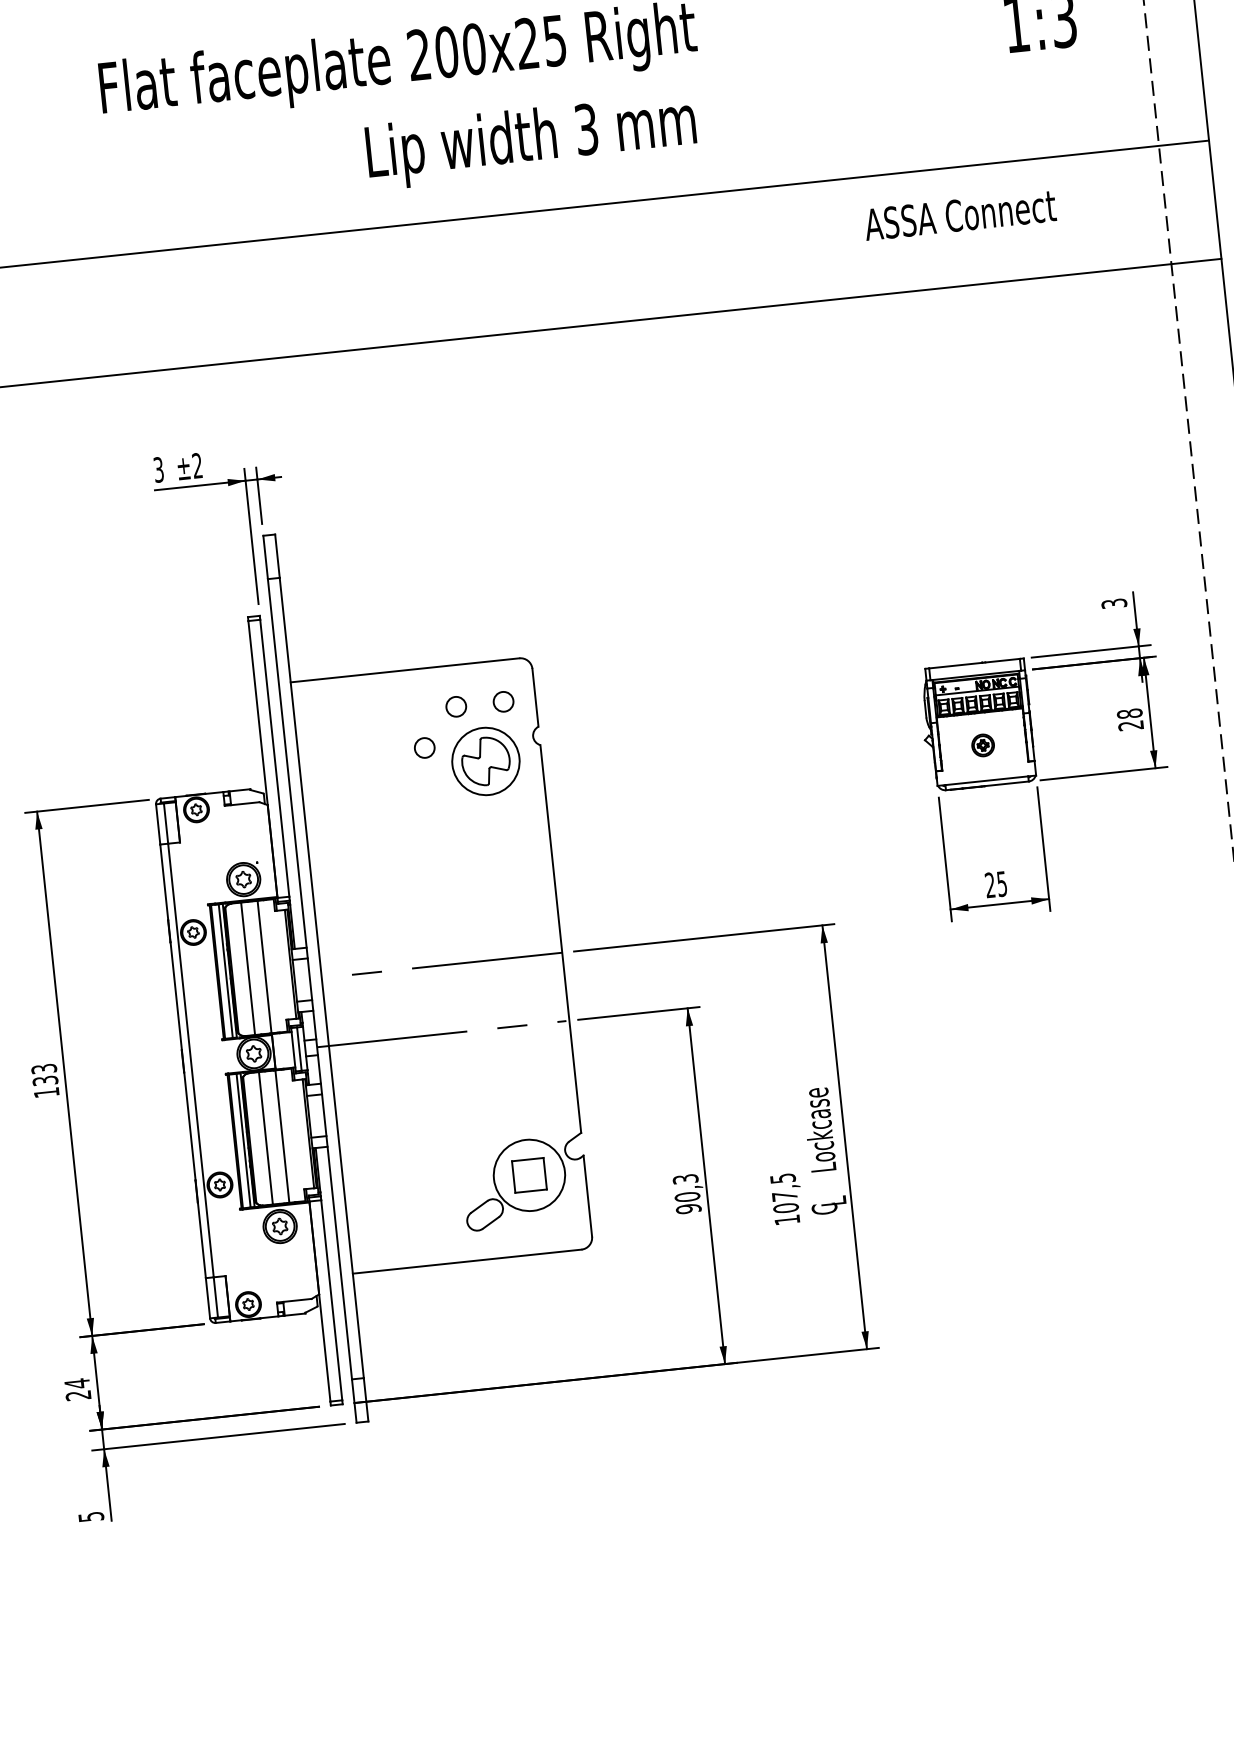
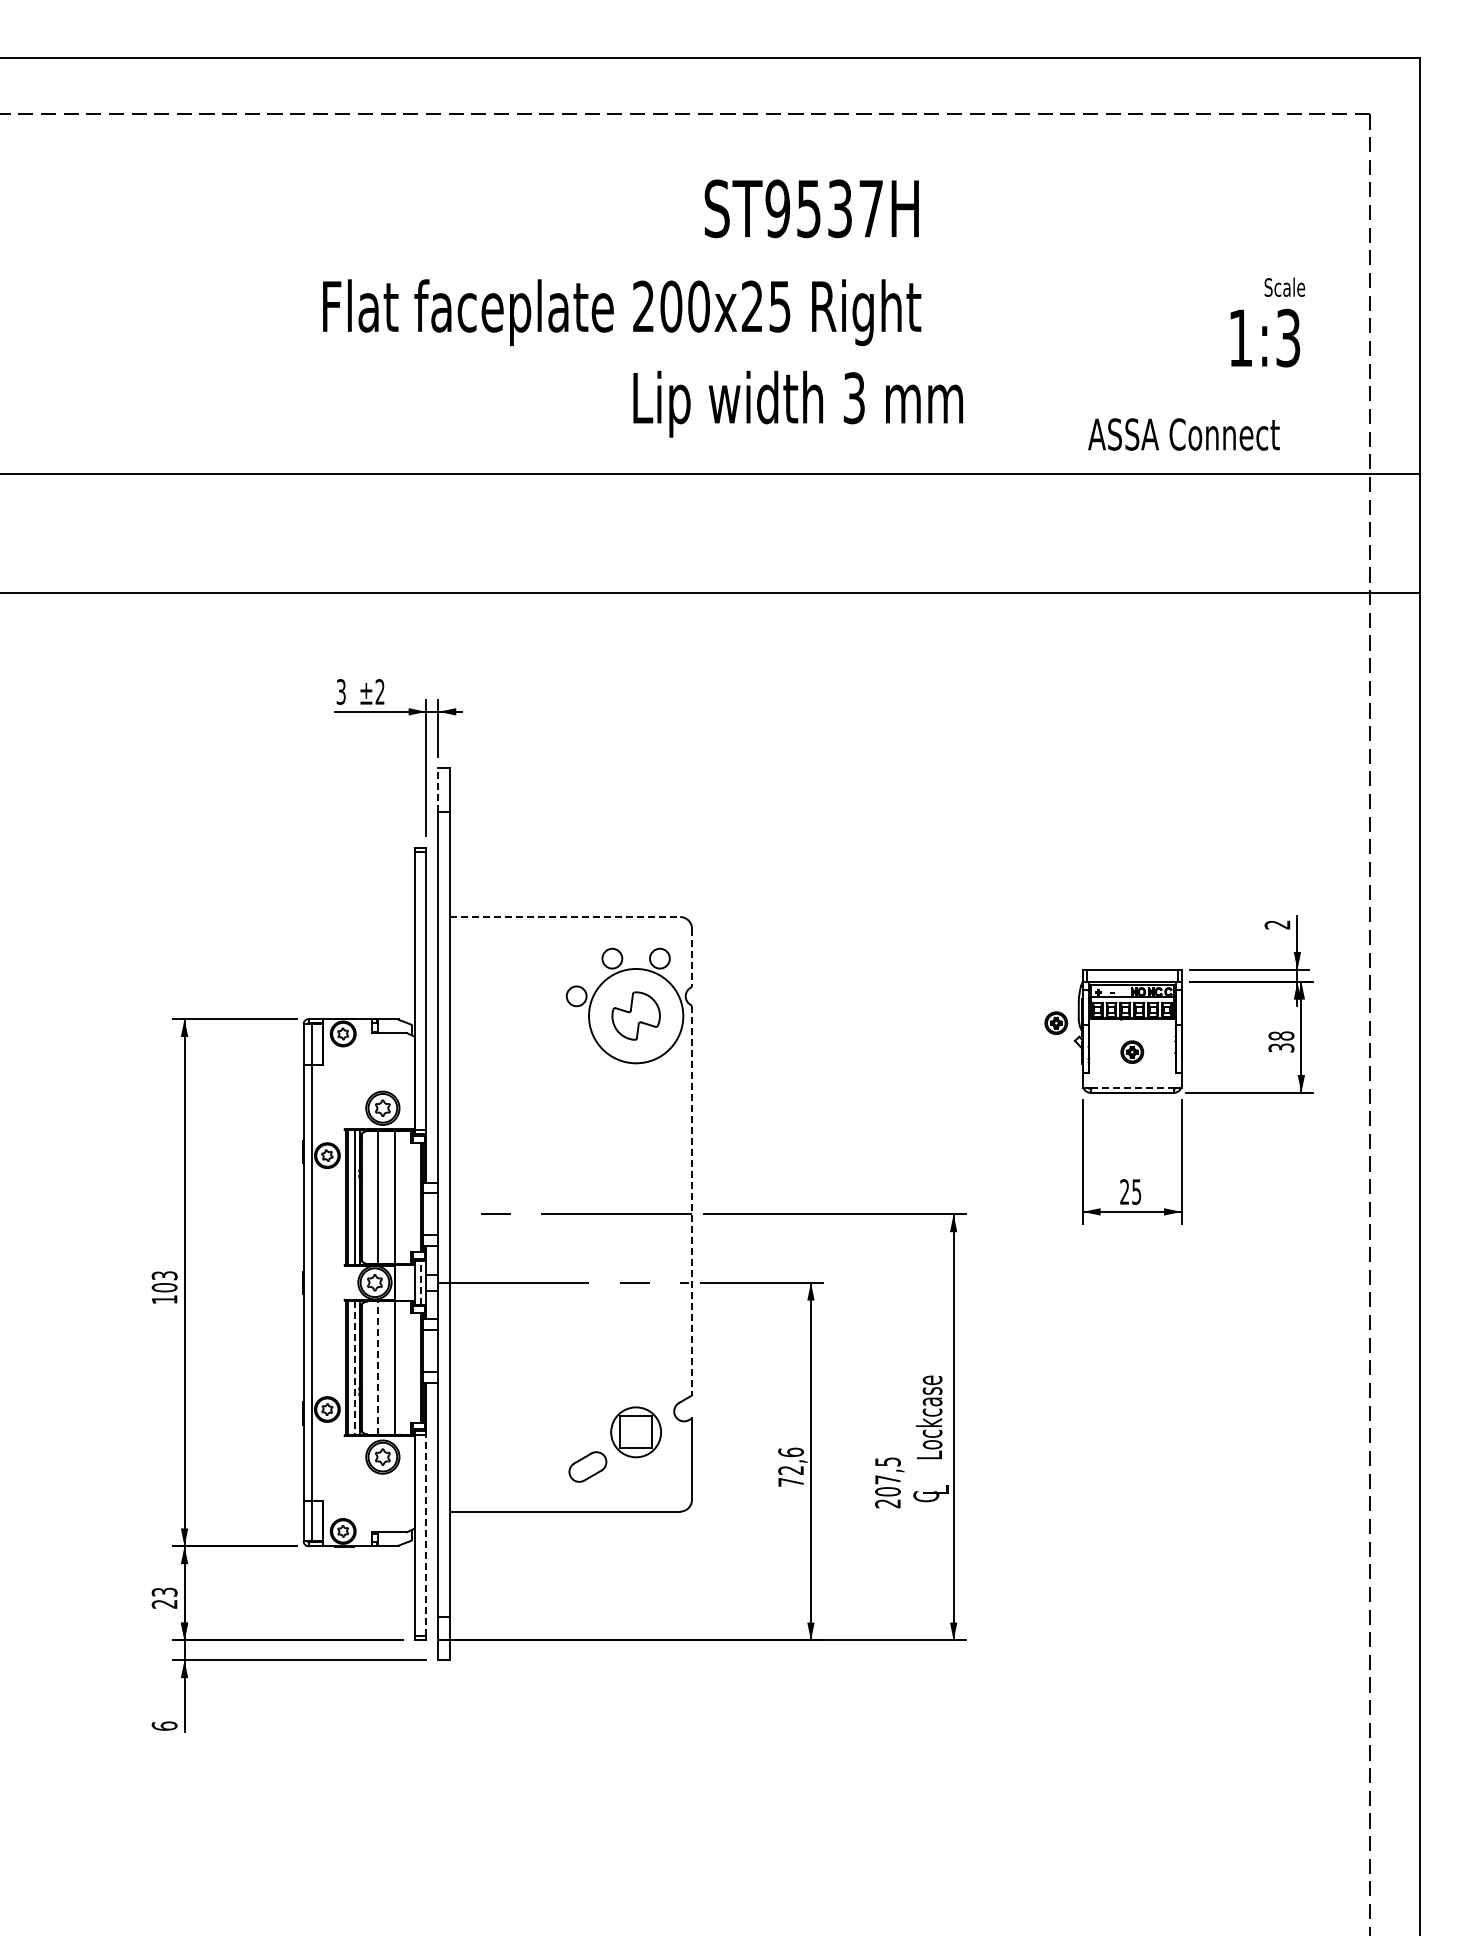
text: (530, 141) -> (797, 404), moved
text: (959, 215) -> (1183, 434), moved
line: (265, 557) -> (438, 790), solid -> dashed
text: (1114, 603) -> (1277, 924), 3 -> 2
line: (405, 670) -> (565, 917), solid -> dashed
line: (535, 698) -> (692, 958), solid -> dashed
part: (904, 723) -> (1056, 1022), added
text: (1131, 725) -> (1281, 1047), 28 -> 38
circle: (485, 760) -> (635, 1015), size x1.4
line: (987, 780) -> (1132, 1087), solid -> dashed
line: (561, 938) -> (692, 1200), solid -> dashed
line: (299, 1048) -> (420, 1282), solid -> dashed
text: (45, 1080) -> (164, 1287), 133 -> 103
line: (265, 1137) -> (377, 1367), solid -> dashed
line: (243, 1141) -> (355, 1368), solid -> dashed
circle: (528, 1175) -> (635, 1432), size x0.7
text: (687, 1194) -> (791, 1467), 90,3 -> 72,6
text: (786, 1219) -> (887, 1503), 107,5 -> 207,5
line: (331, 1299) -> (426, 1535), solid -> dashed
text: (77, 1383) -> (164, 1592), 24 -> 23
text: (91, 1516) -> (164, 1725), 5 -> 6

